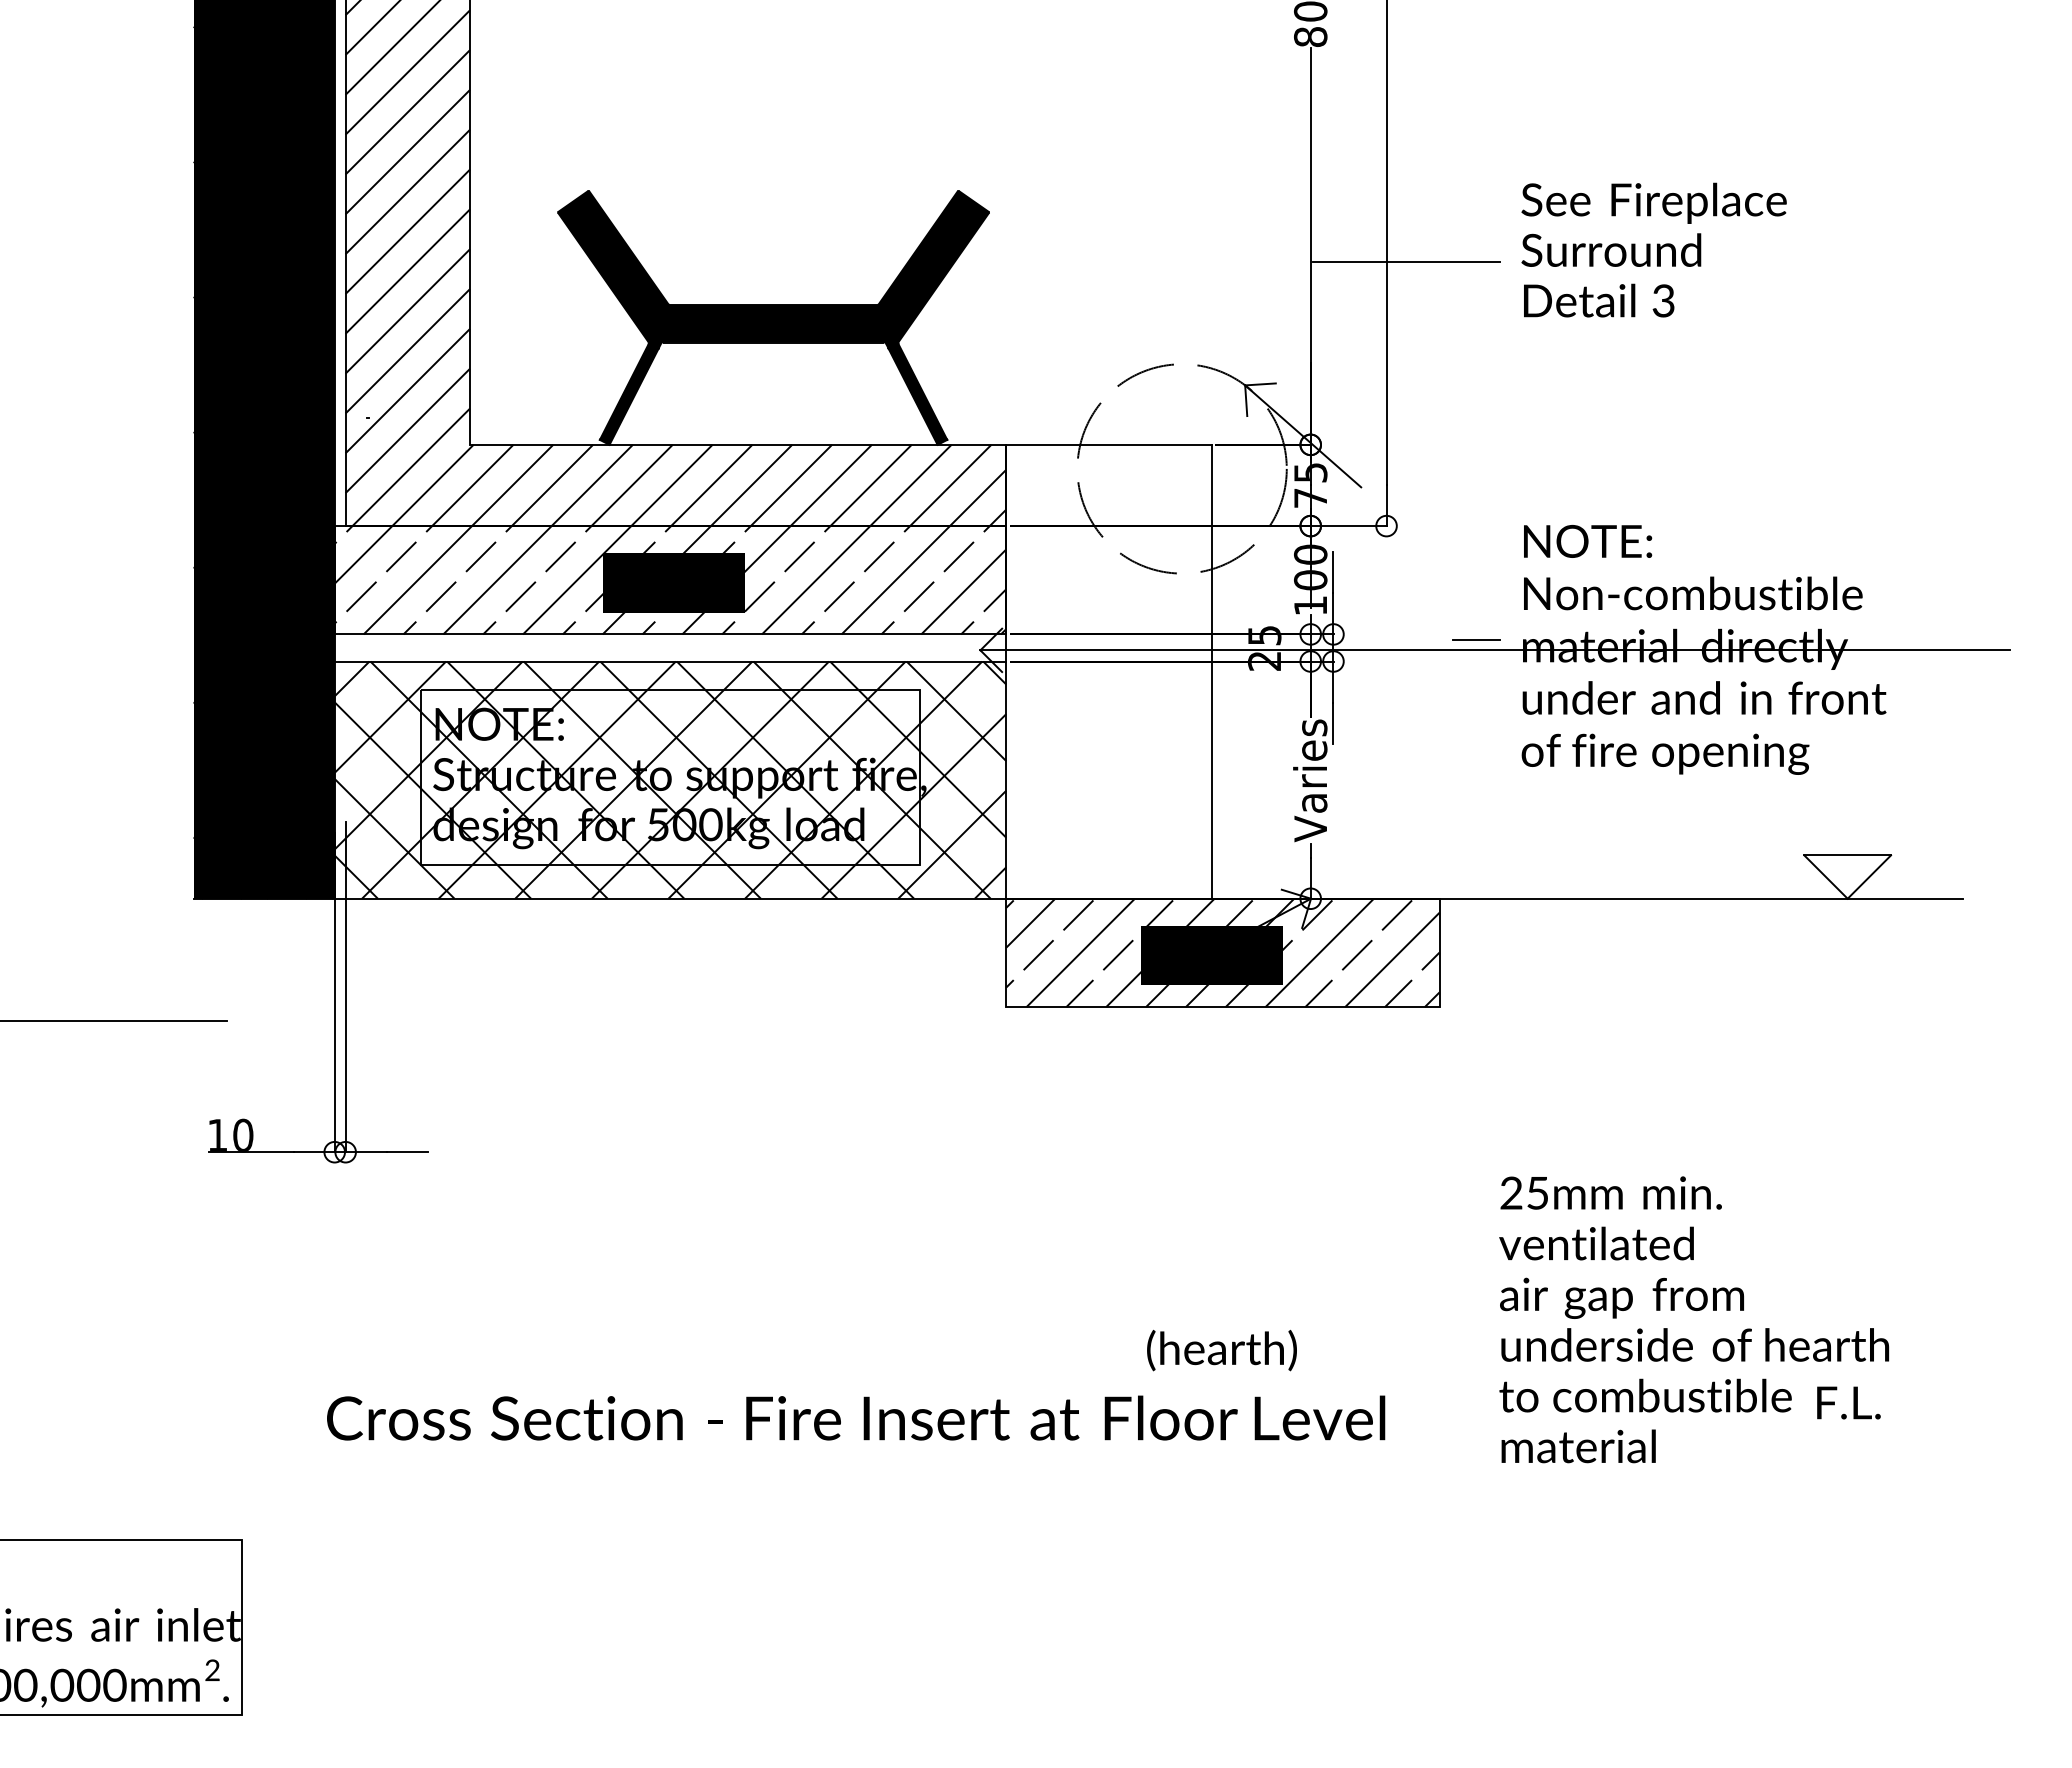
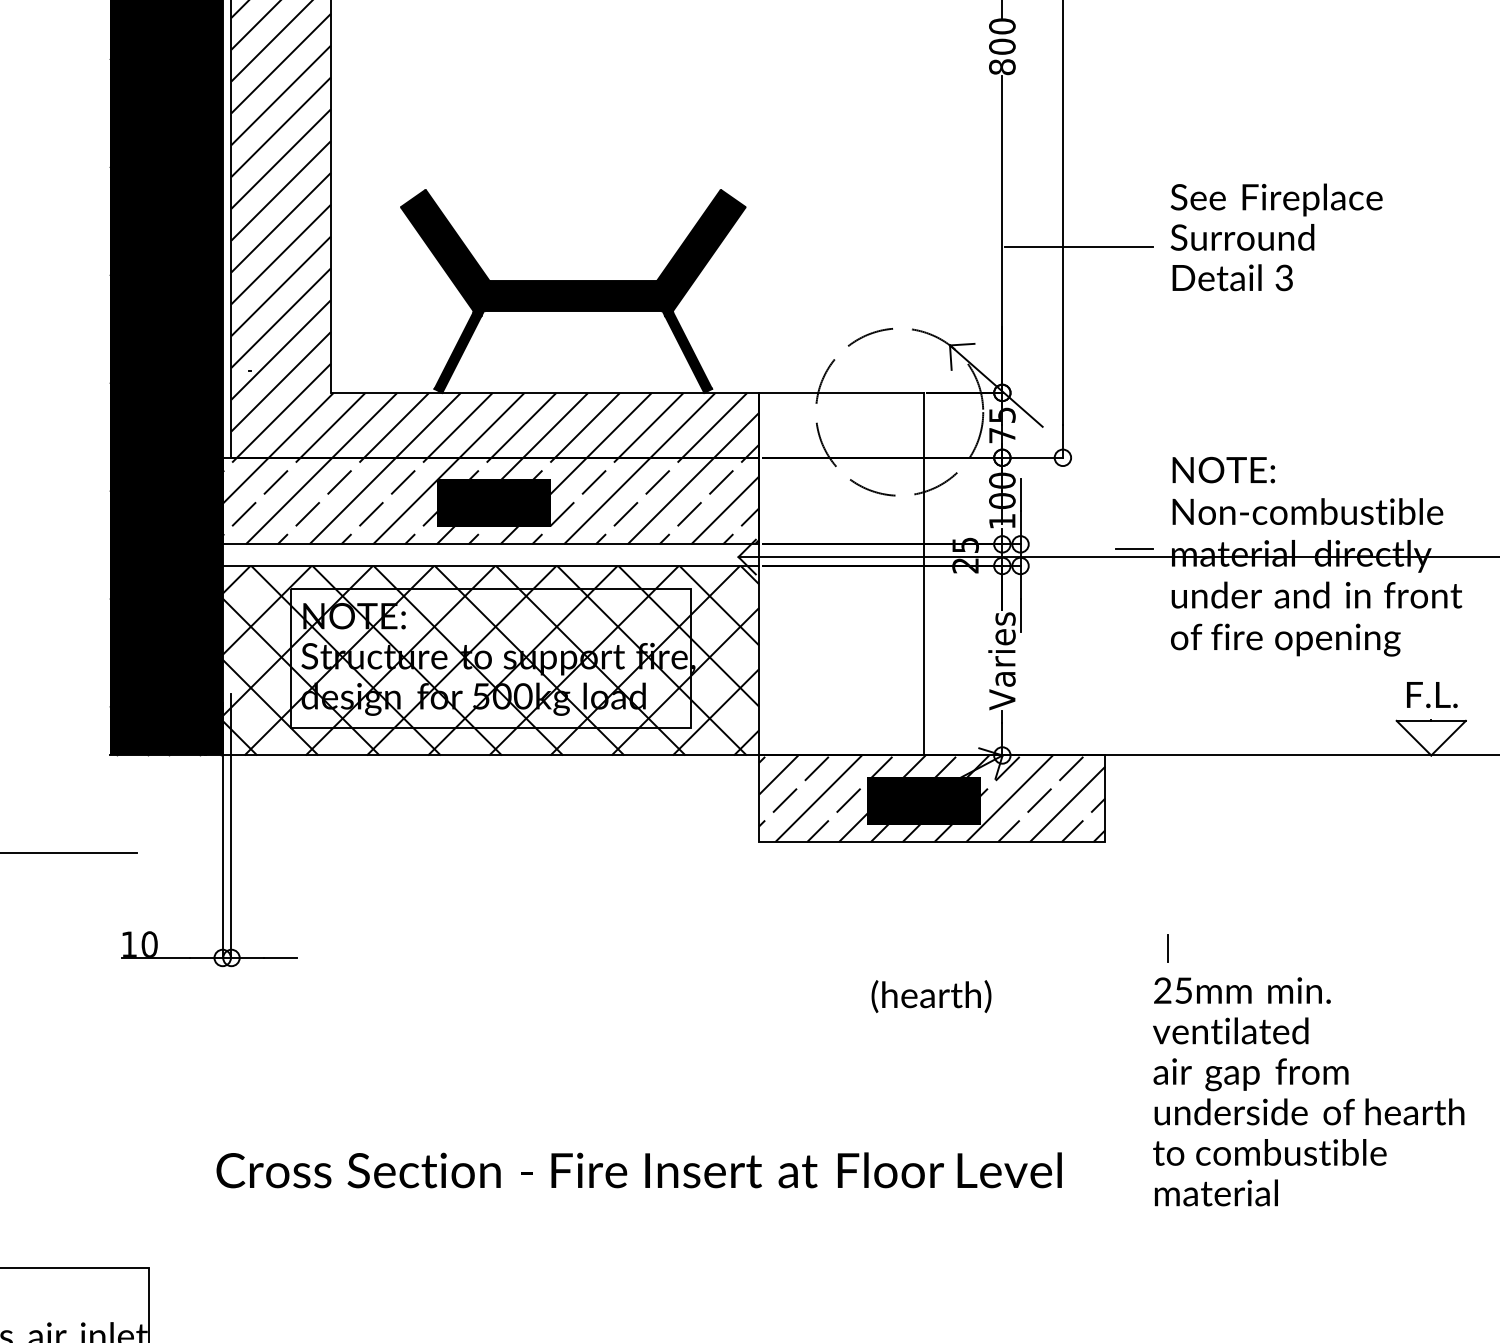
line: (1518, 1140) -> (1168, 948), added
text: (1221, 1350) -> (931, 996), moved
text: (1848, 1402) -> (1431, 694), moved

